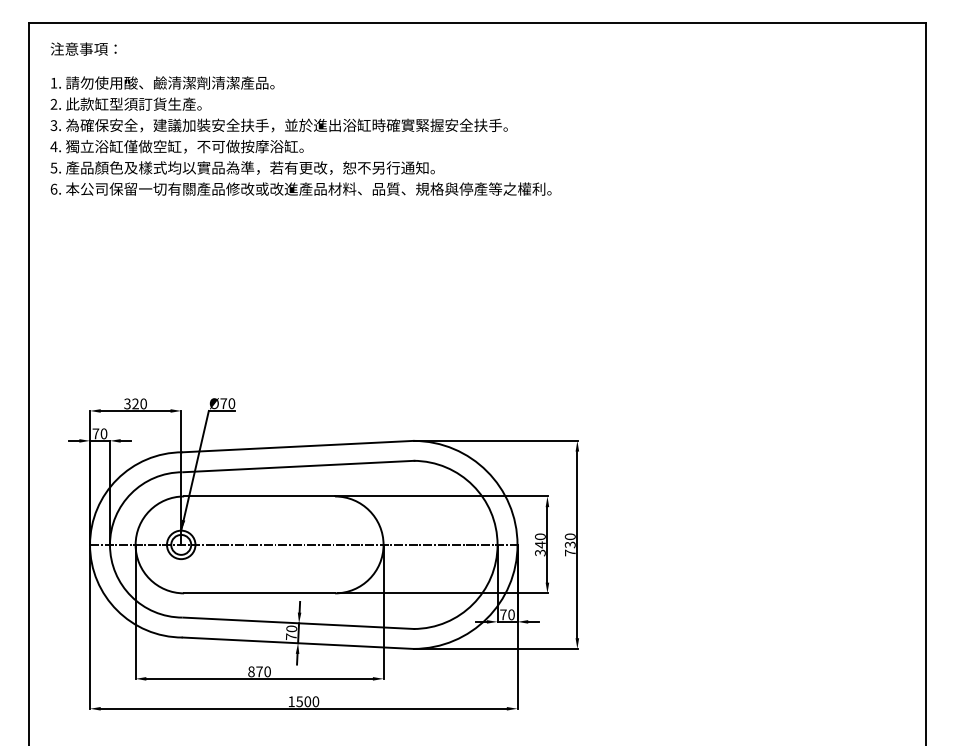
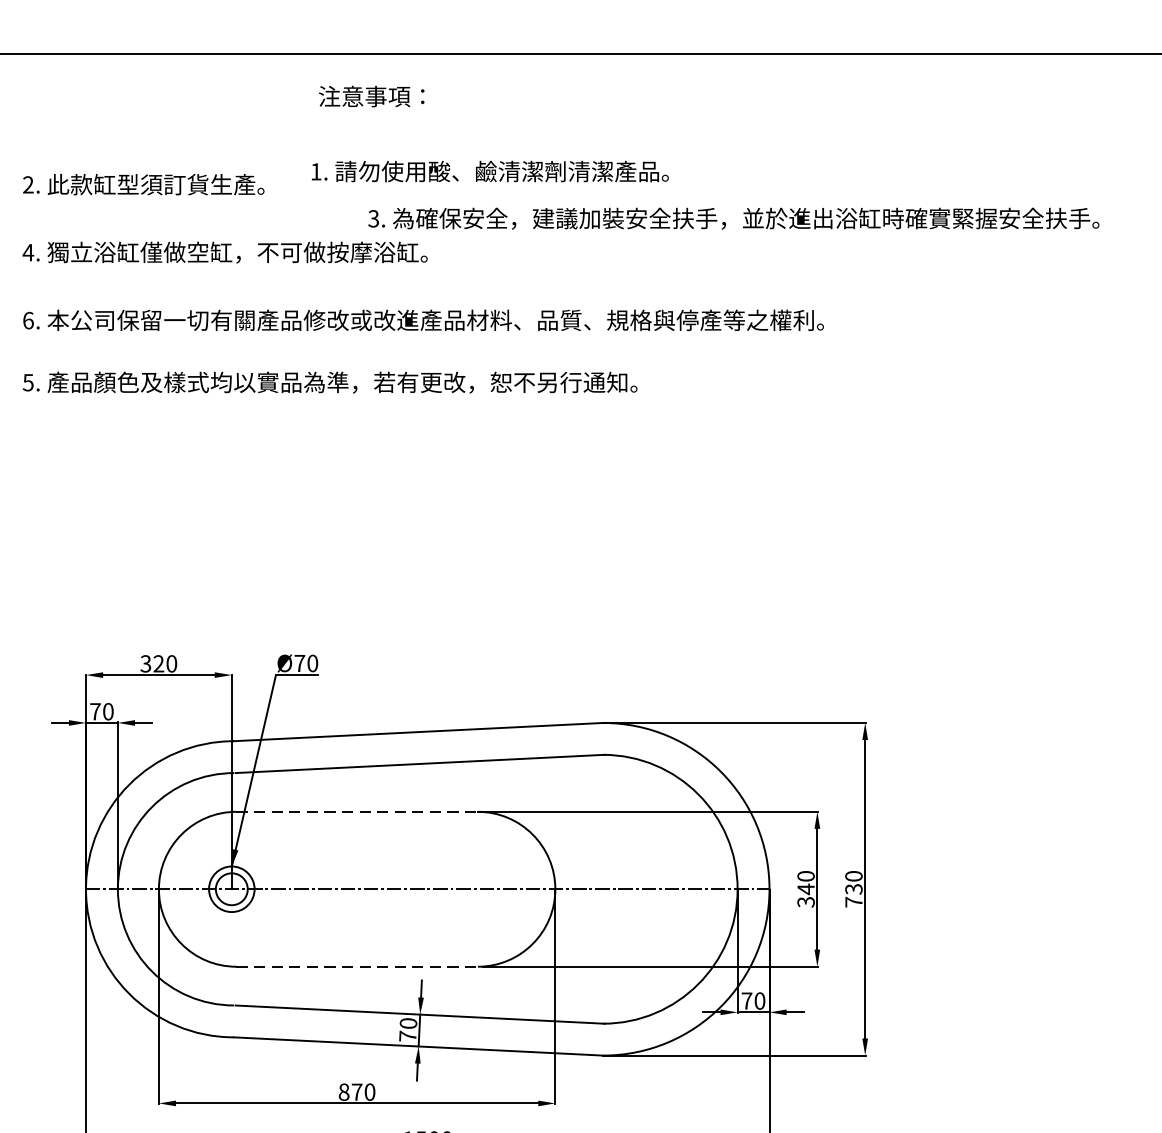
text: (83, 48) -> (371, 95), moved
text: (162, 82) -> (489, 170), moved
text: (278, 125) -> (732, 218), moved
text: (242, 167) -> (329, 381), moved
line: (259, 496) -> (356, 811), solid -> dashed
line: (259, 593) -> (356, 966), solid -> dashed

